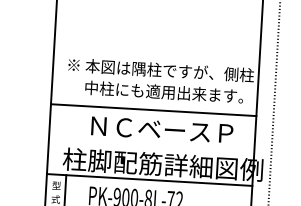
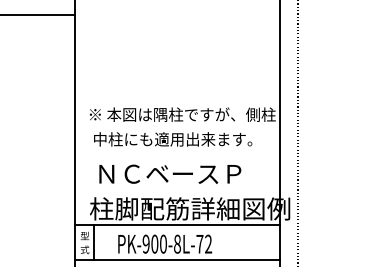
text: (164, 92) -> (173, 139), moved
line: (153, 110) -> (177, 155), removed
text: (162, 129) -> (170, 173), moved

